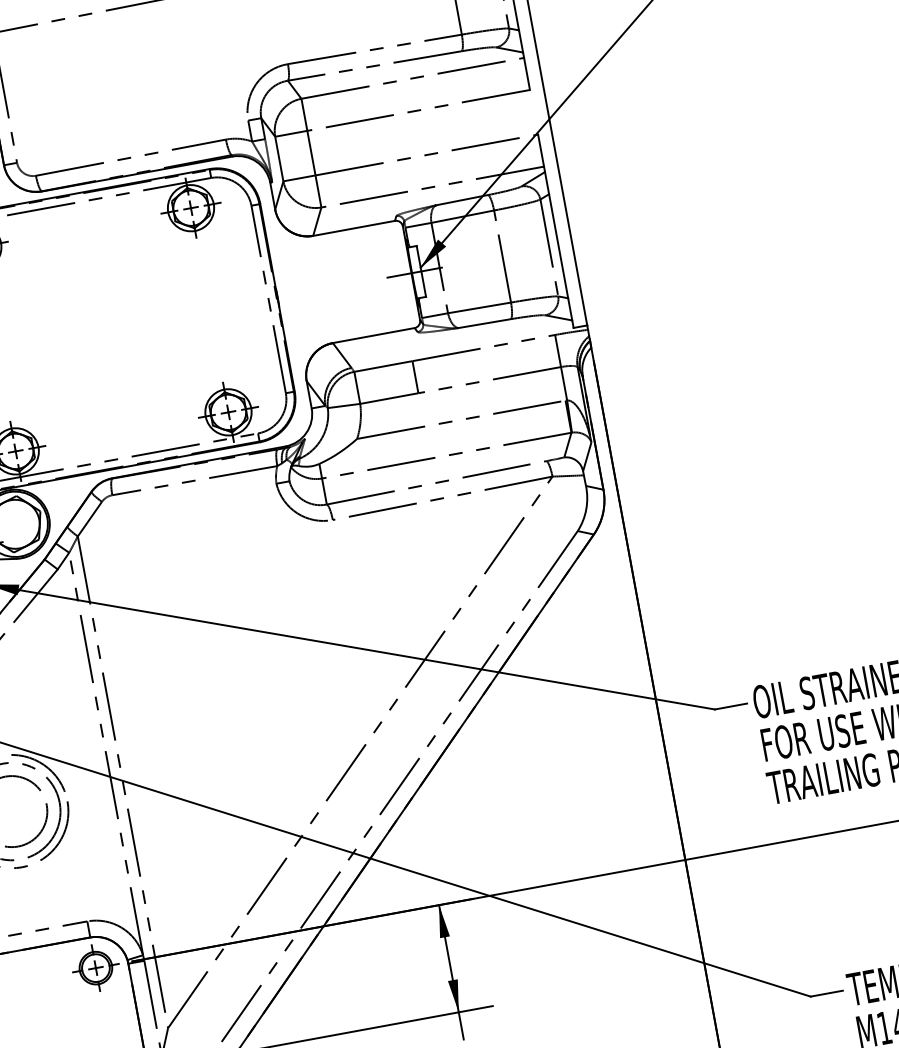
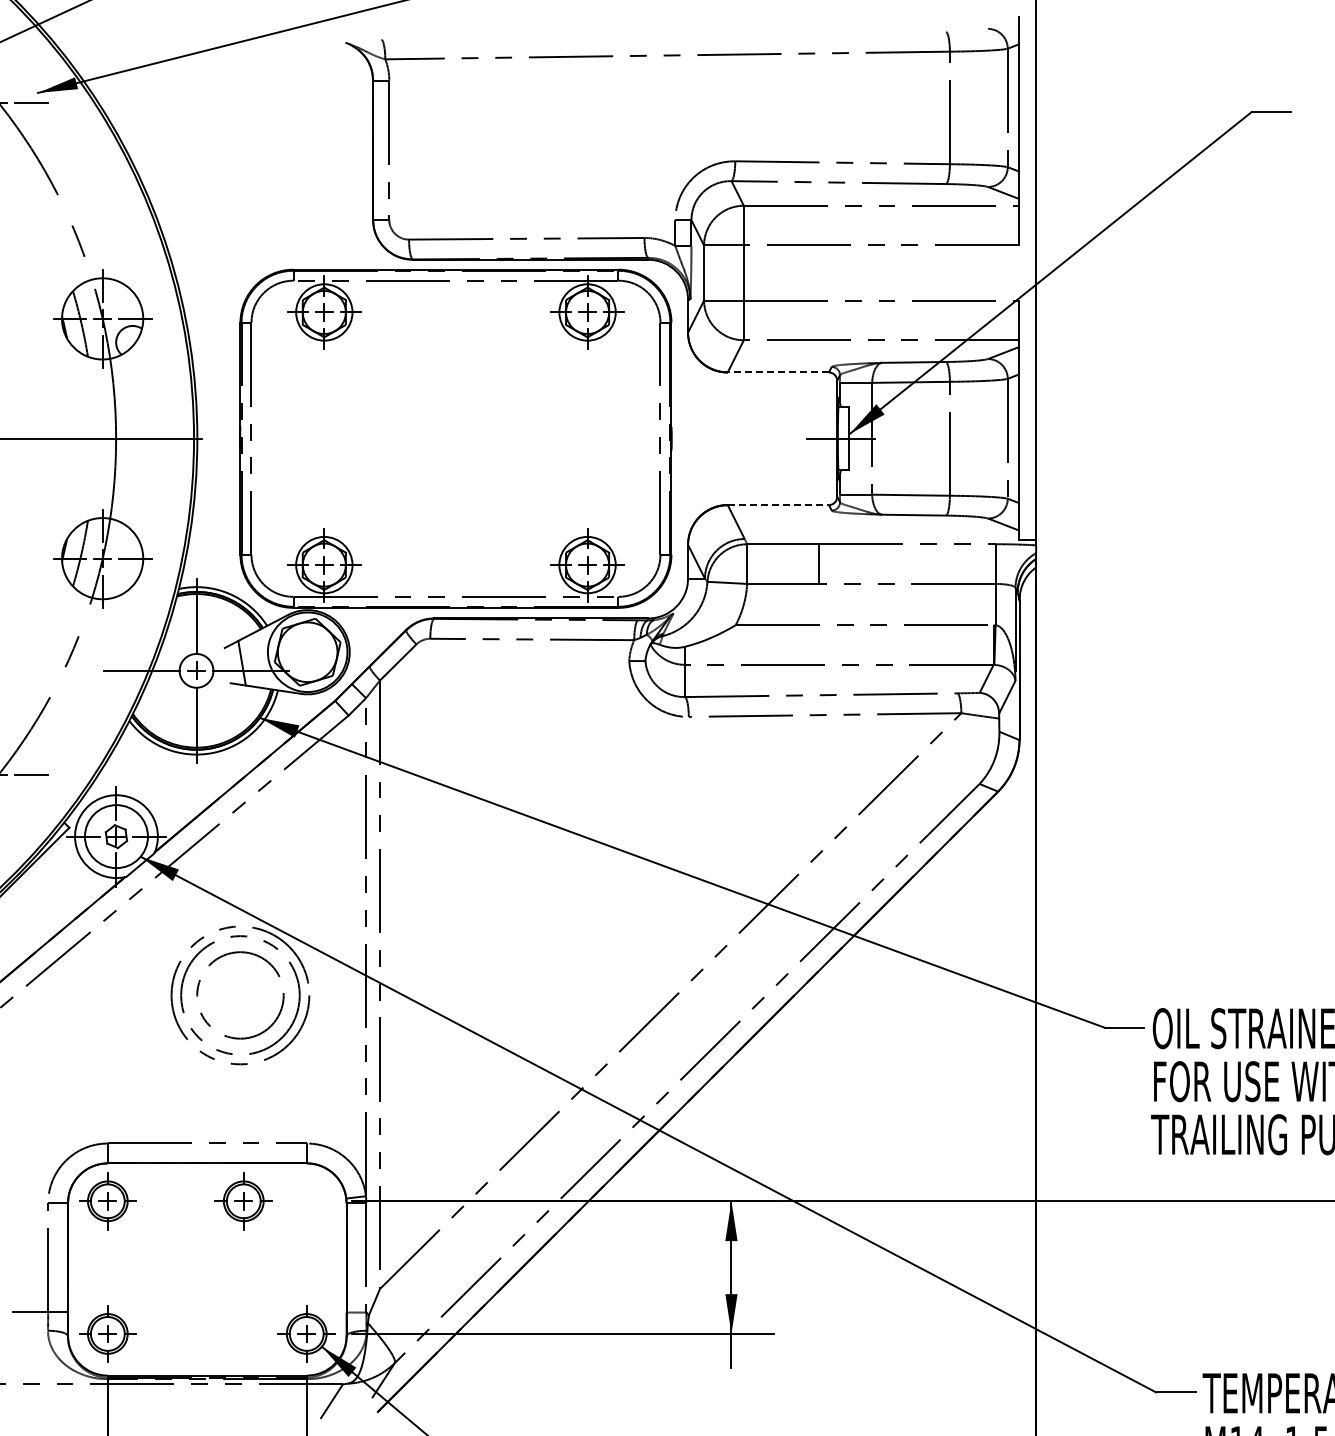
line: (354, 228) -> (778, 372), solid -> dashed
line: (373, 335) -> (778, 505), solid -> dashed
part: (95, 968) -> (243, 1201), moved

